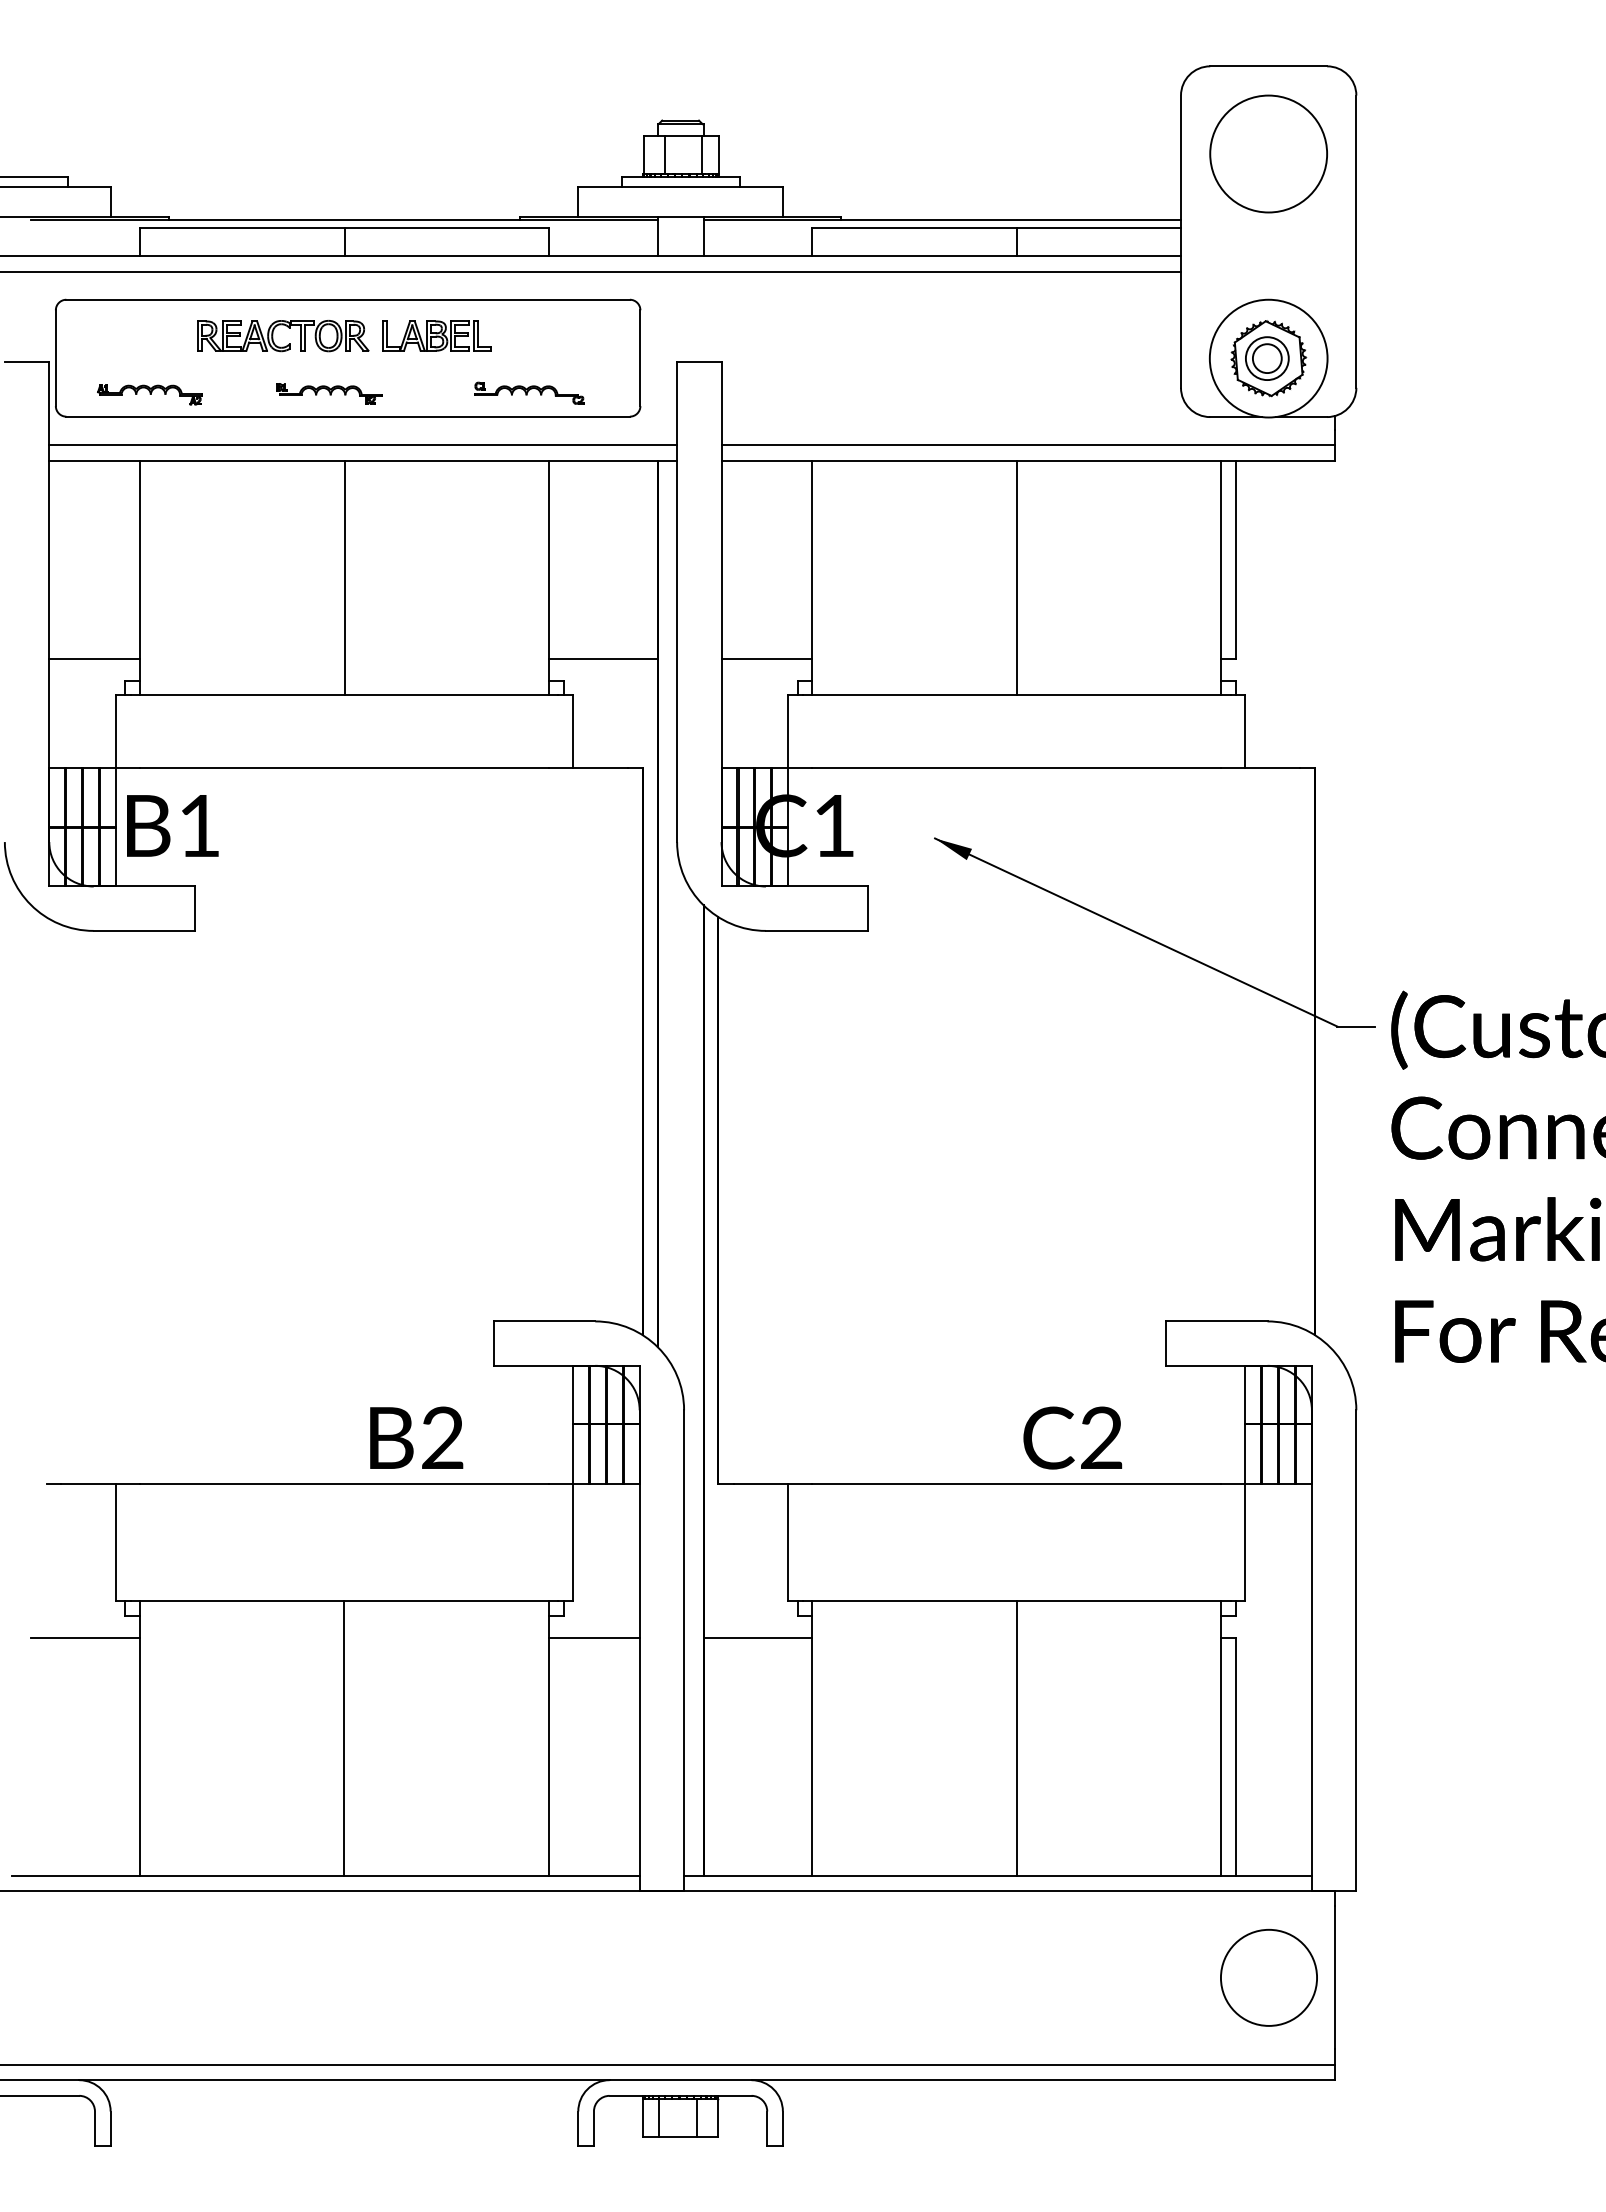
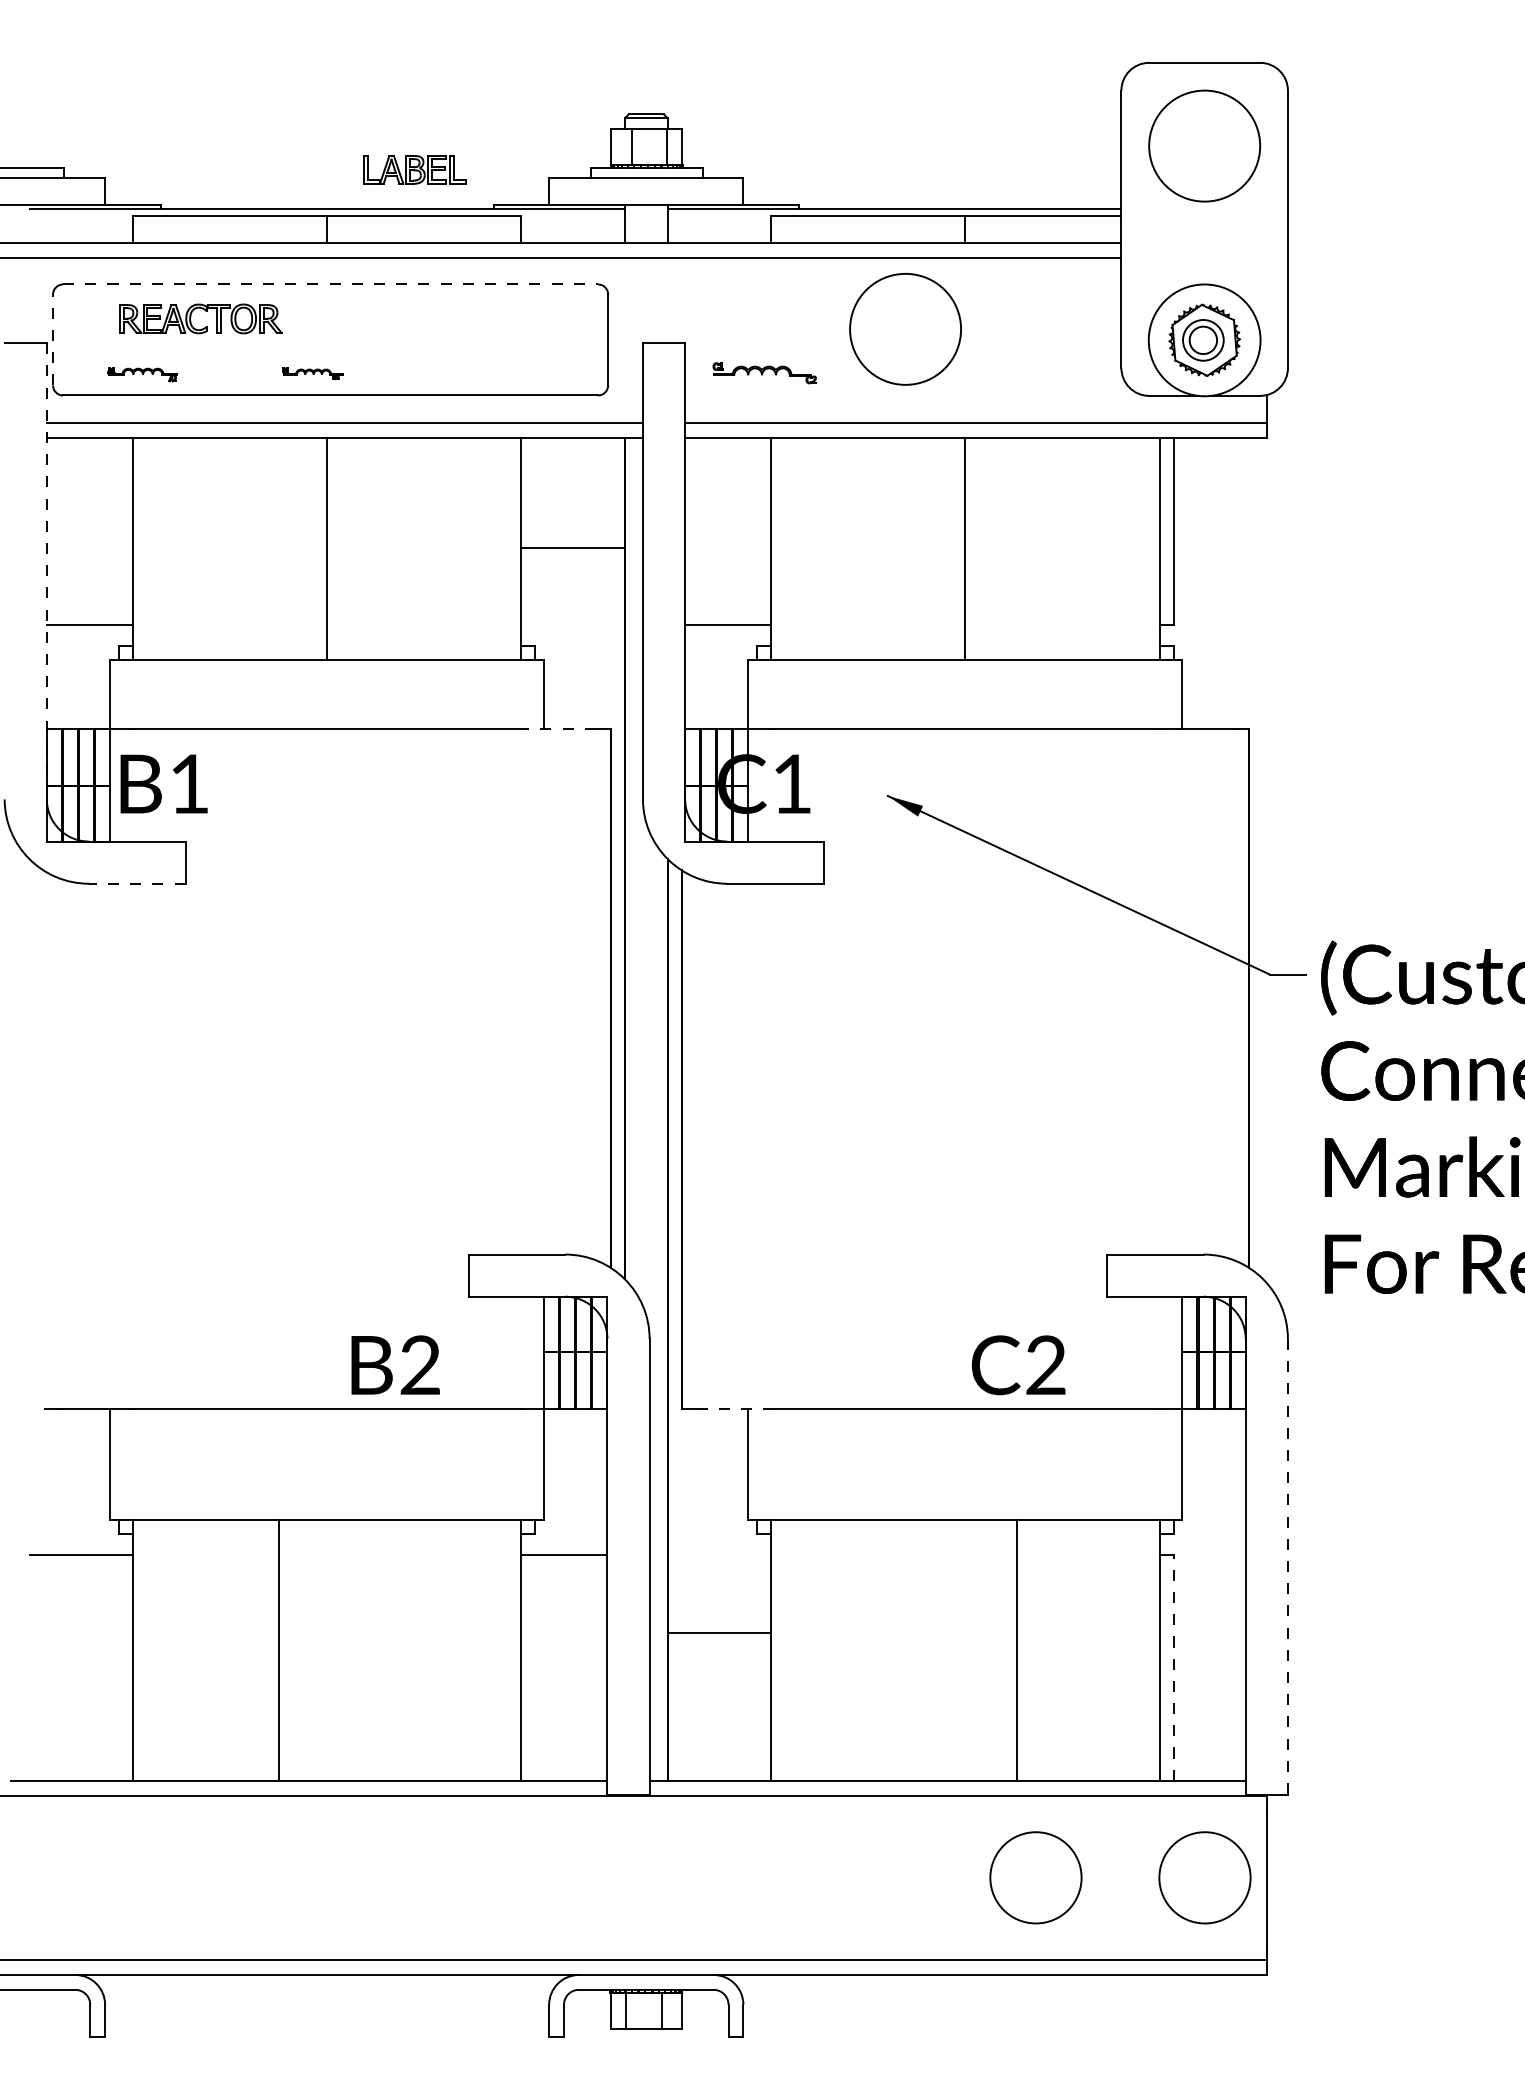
line: (348, 299) -> (330, 284), solid -> dashed
part: (436, 335) -> (414, 169), moved
part: (287, 344) -> (204, 326), moved
circle: (953, 346) -> (905, 328), added
line: (55, 358) -> (52, 340), solid -> dashed
part: (529, 392) -> (764, 372), moved
part: (329, 393) -> (312, 373), size x0.6
part: (149, 394) -> (142, 374), size x0.7
line: (49, 602) -> (47, 571), solid -> dashed
line: (603, 658) -> (573, 548), moved
line: (587, 768) -> (557, 729), solid -> dashed
line: (144, 930) -> (137, 883), solid -> dashed
line: (773, 1483) -> (734, 1408), solid -> dashed
line: (757, 1638) -> (719, 1633), moved
line: (1356, 1651) -> (1288, 1567), solid -> dashed
line: (344, 1738) -> (278, 1650), moved
line: (1016, 1738) -> (1016, 1650), moved
line: (1235, 1756) -> (1173, 1667), solid -> dashed
circle: (1090, 1977) -> (1035, 1877), added

